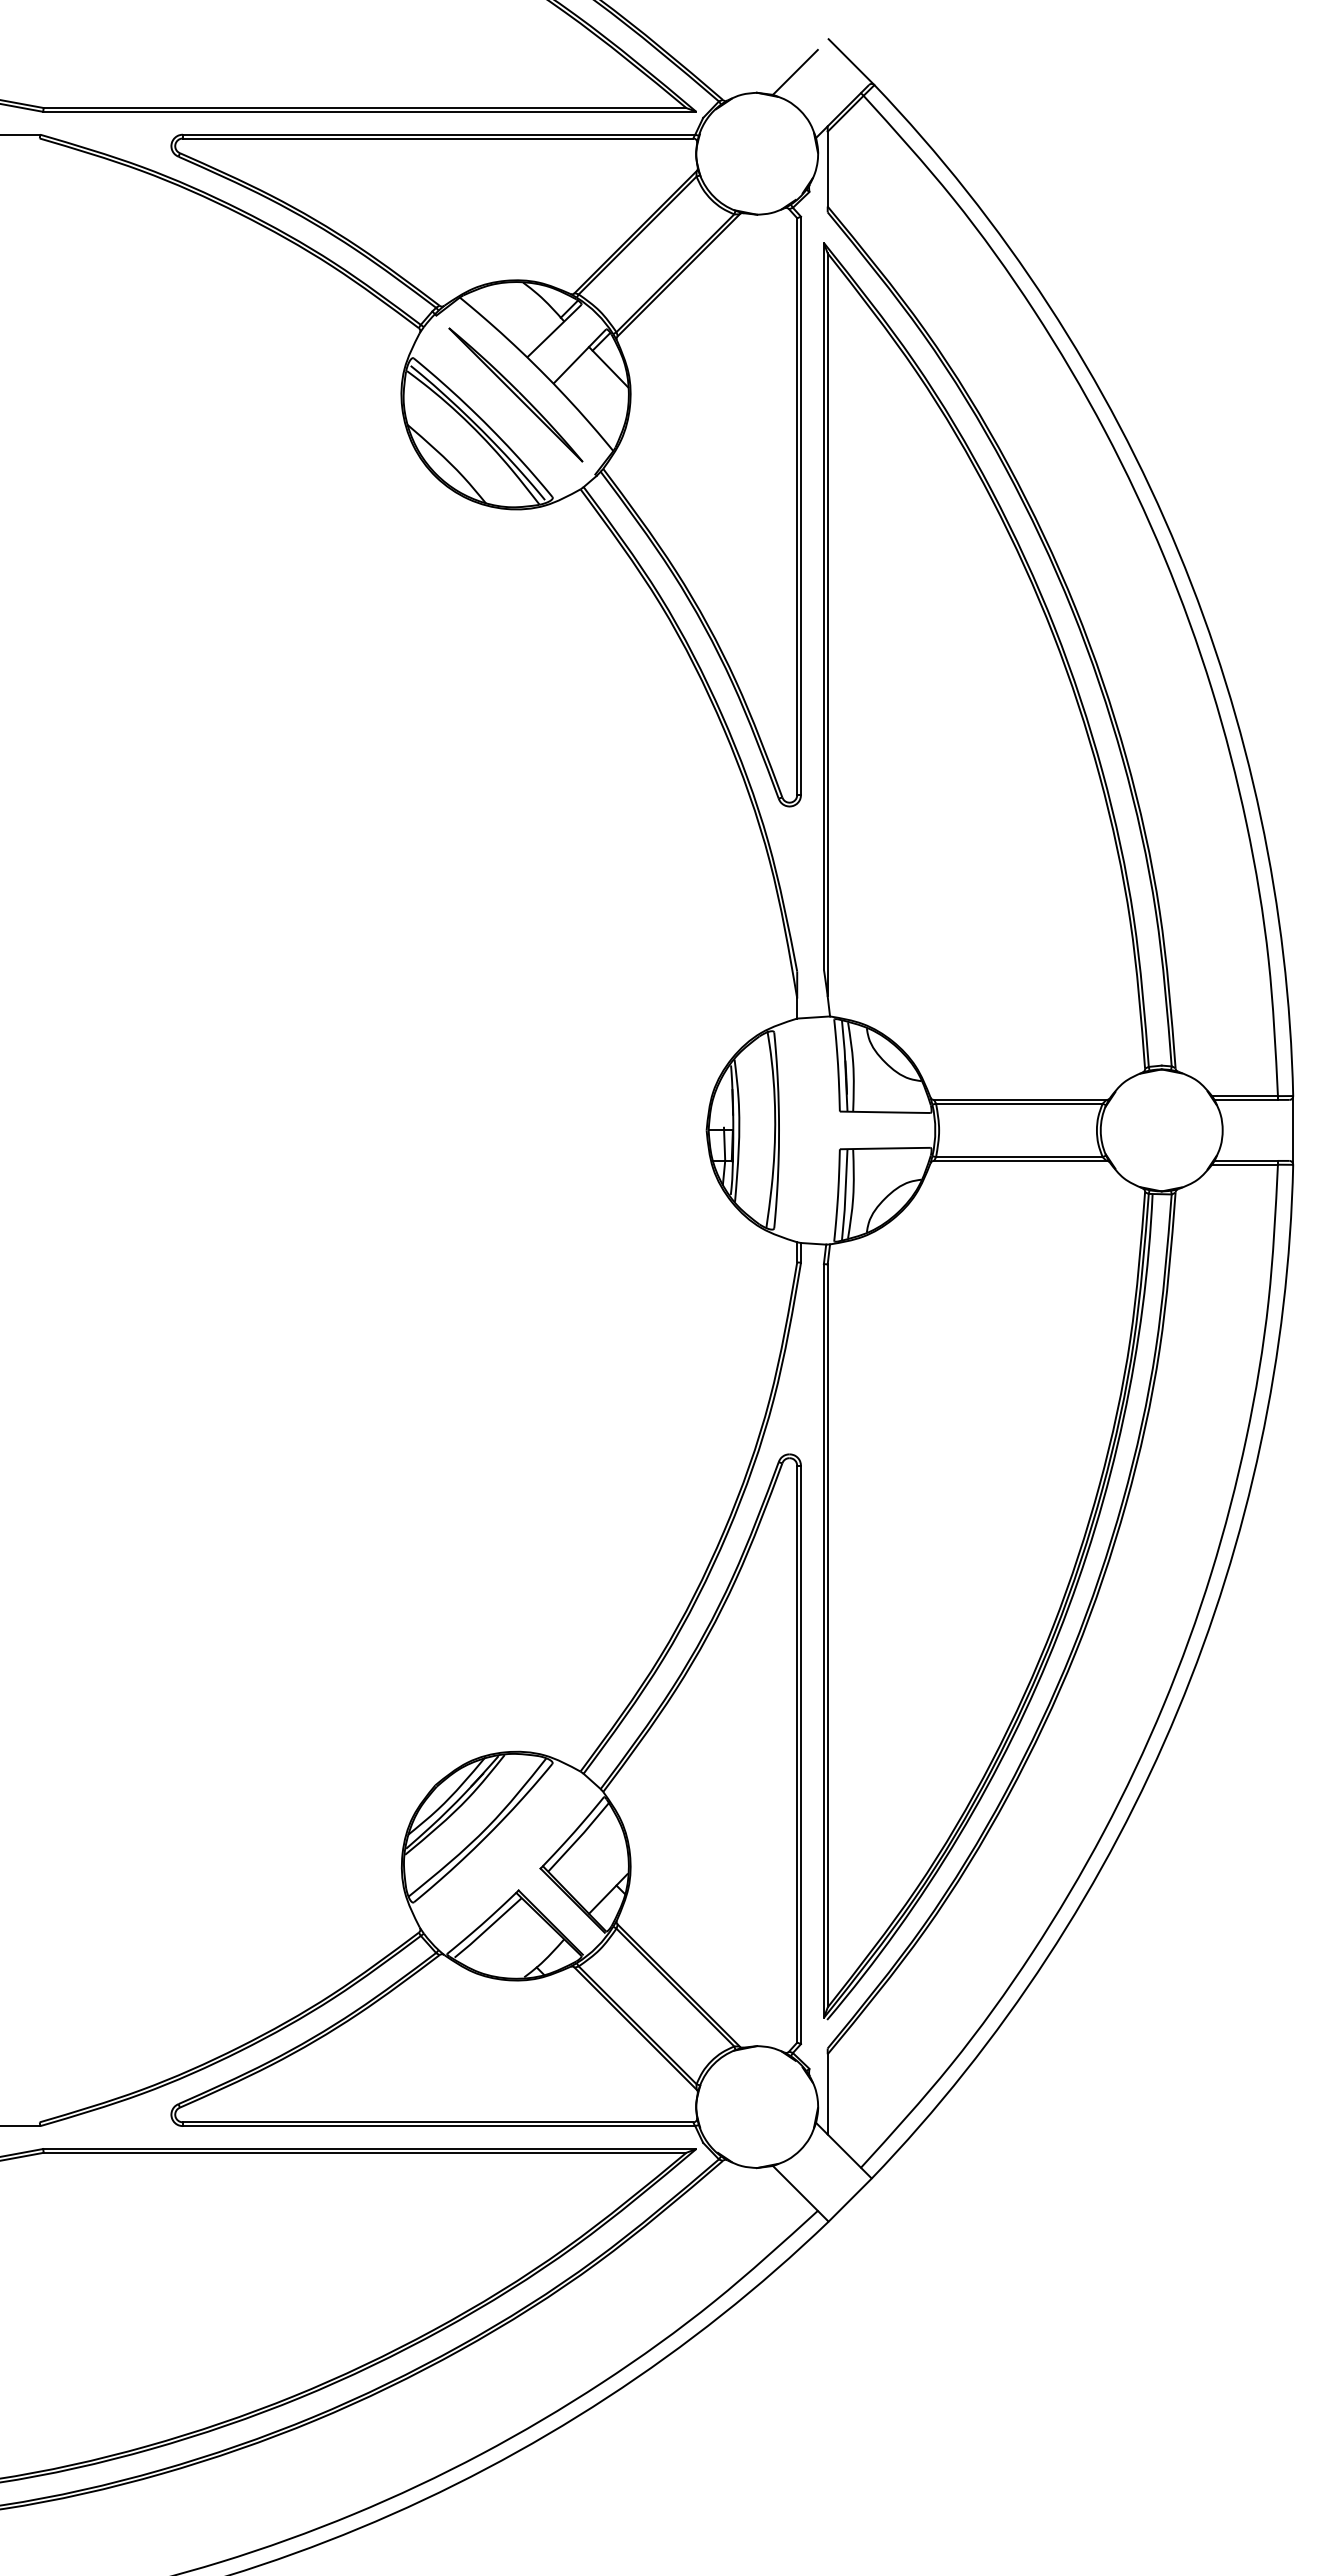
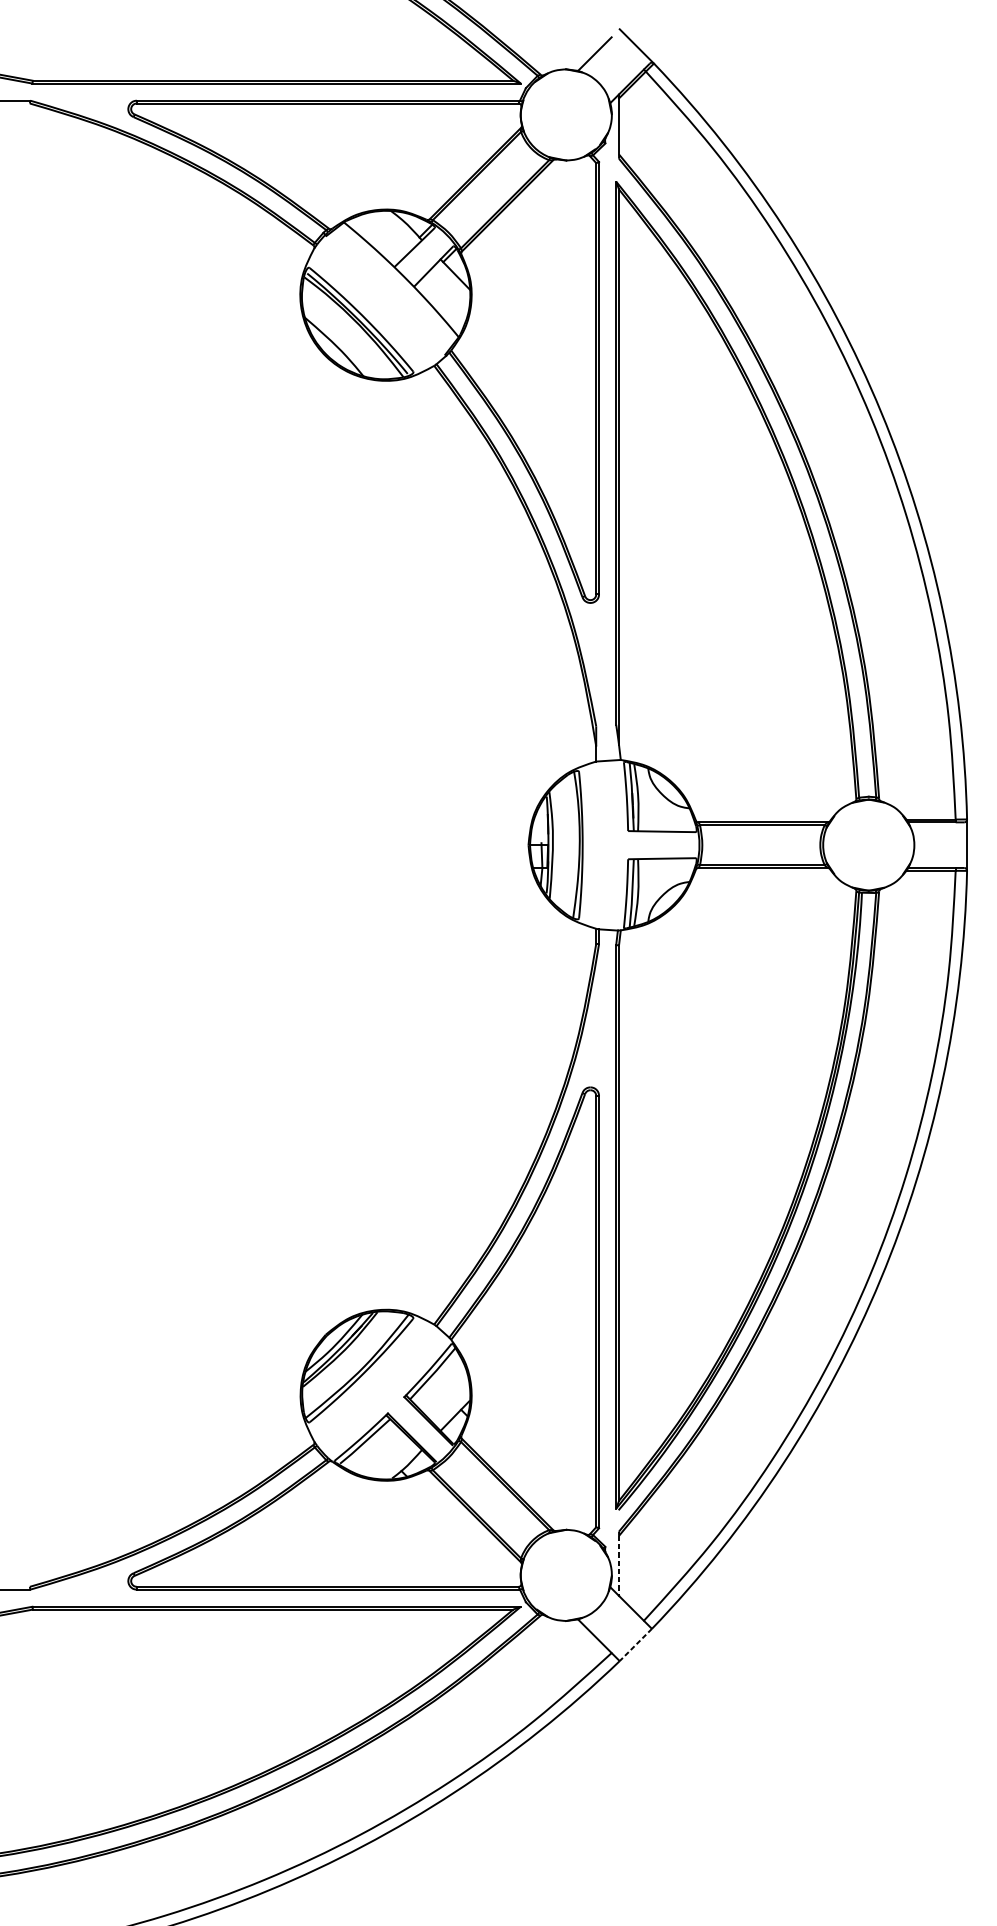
part: (515, 394) -> (385, 294), removed
line: (827, 2094) -> (618, 1566), solid -> dashed
line: (849, 2200) -> (635, 1645), solid -> dashed

